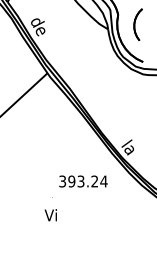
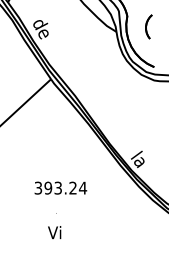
part: (137, 24) -> (148, 26), size x0.7
text: (83, 180) -> (60, 187), moved

